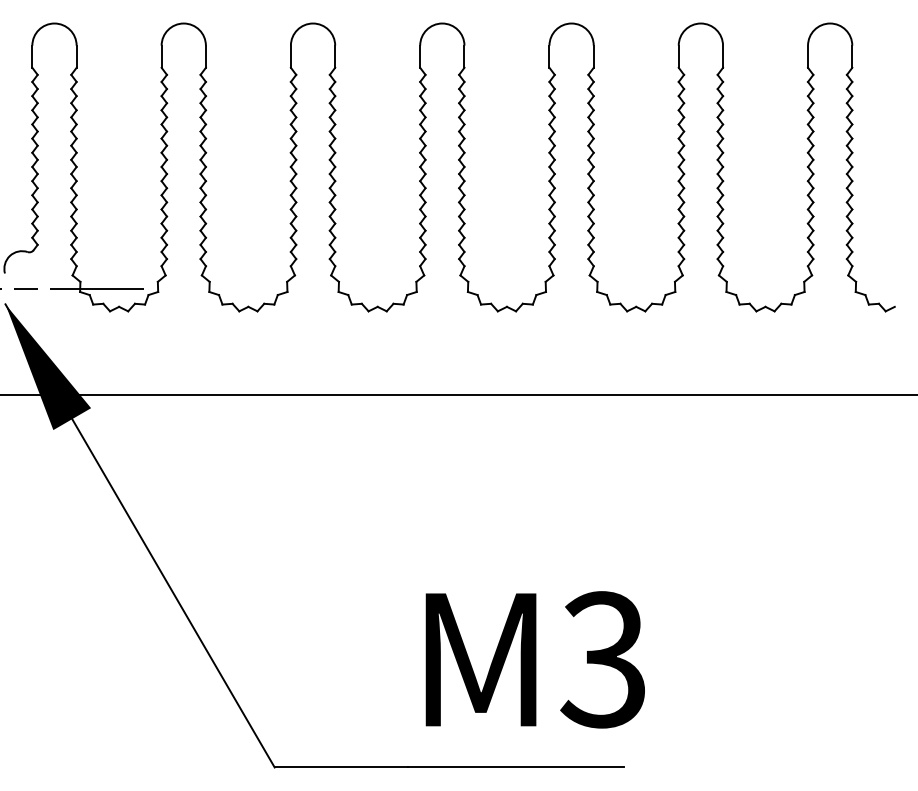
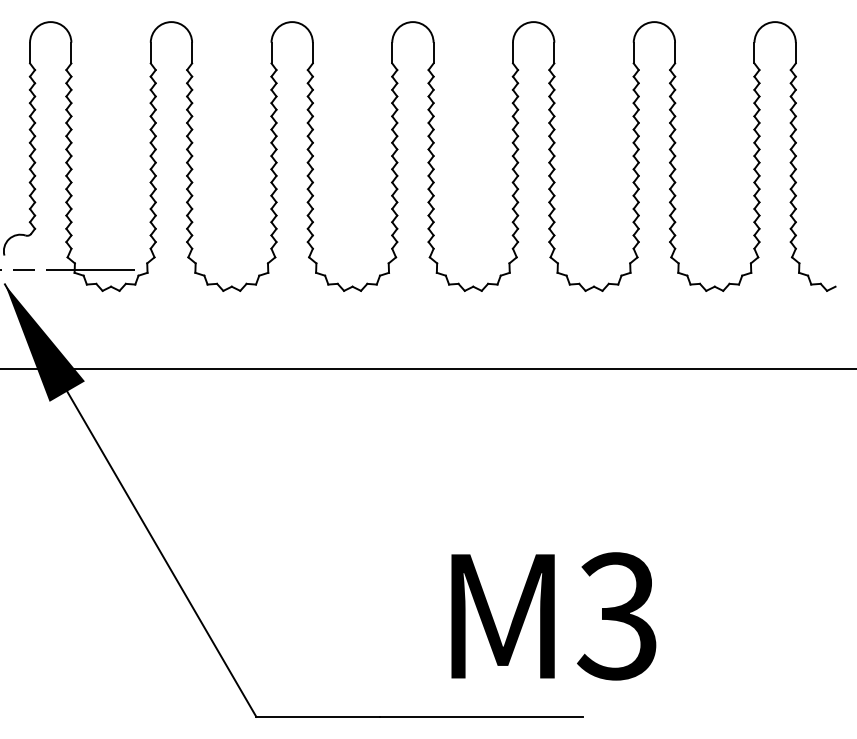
text: (535, 659) -> (553, 616), moved

